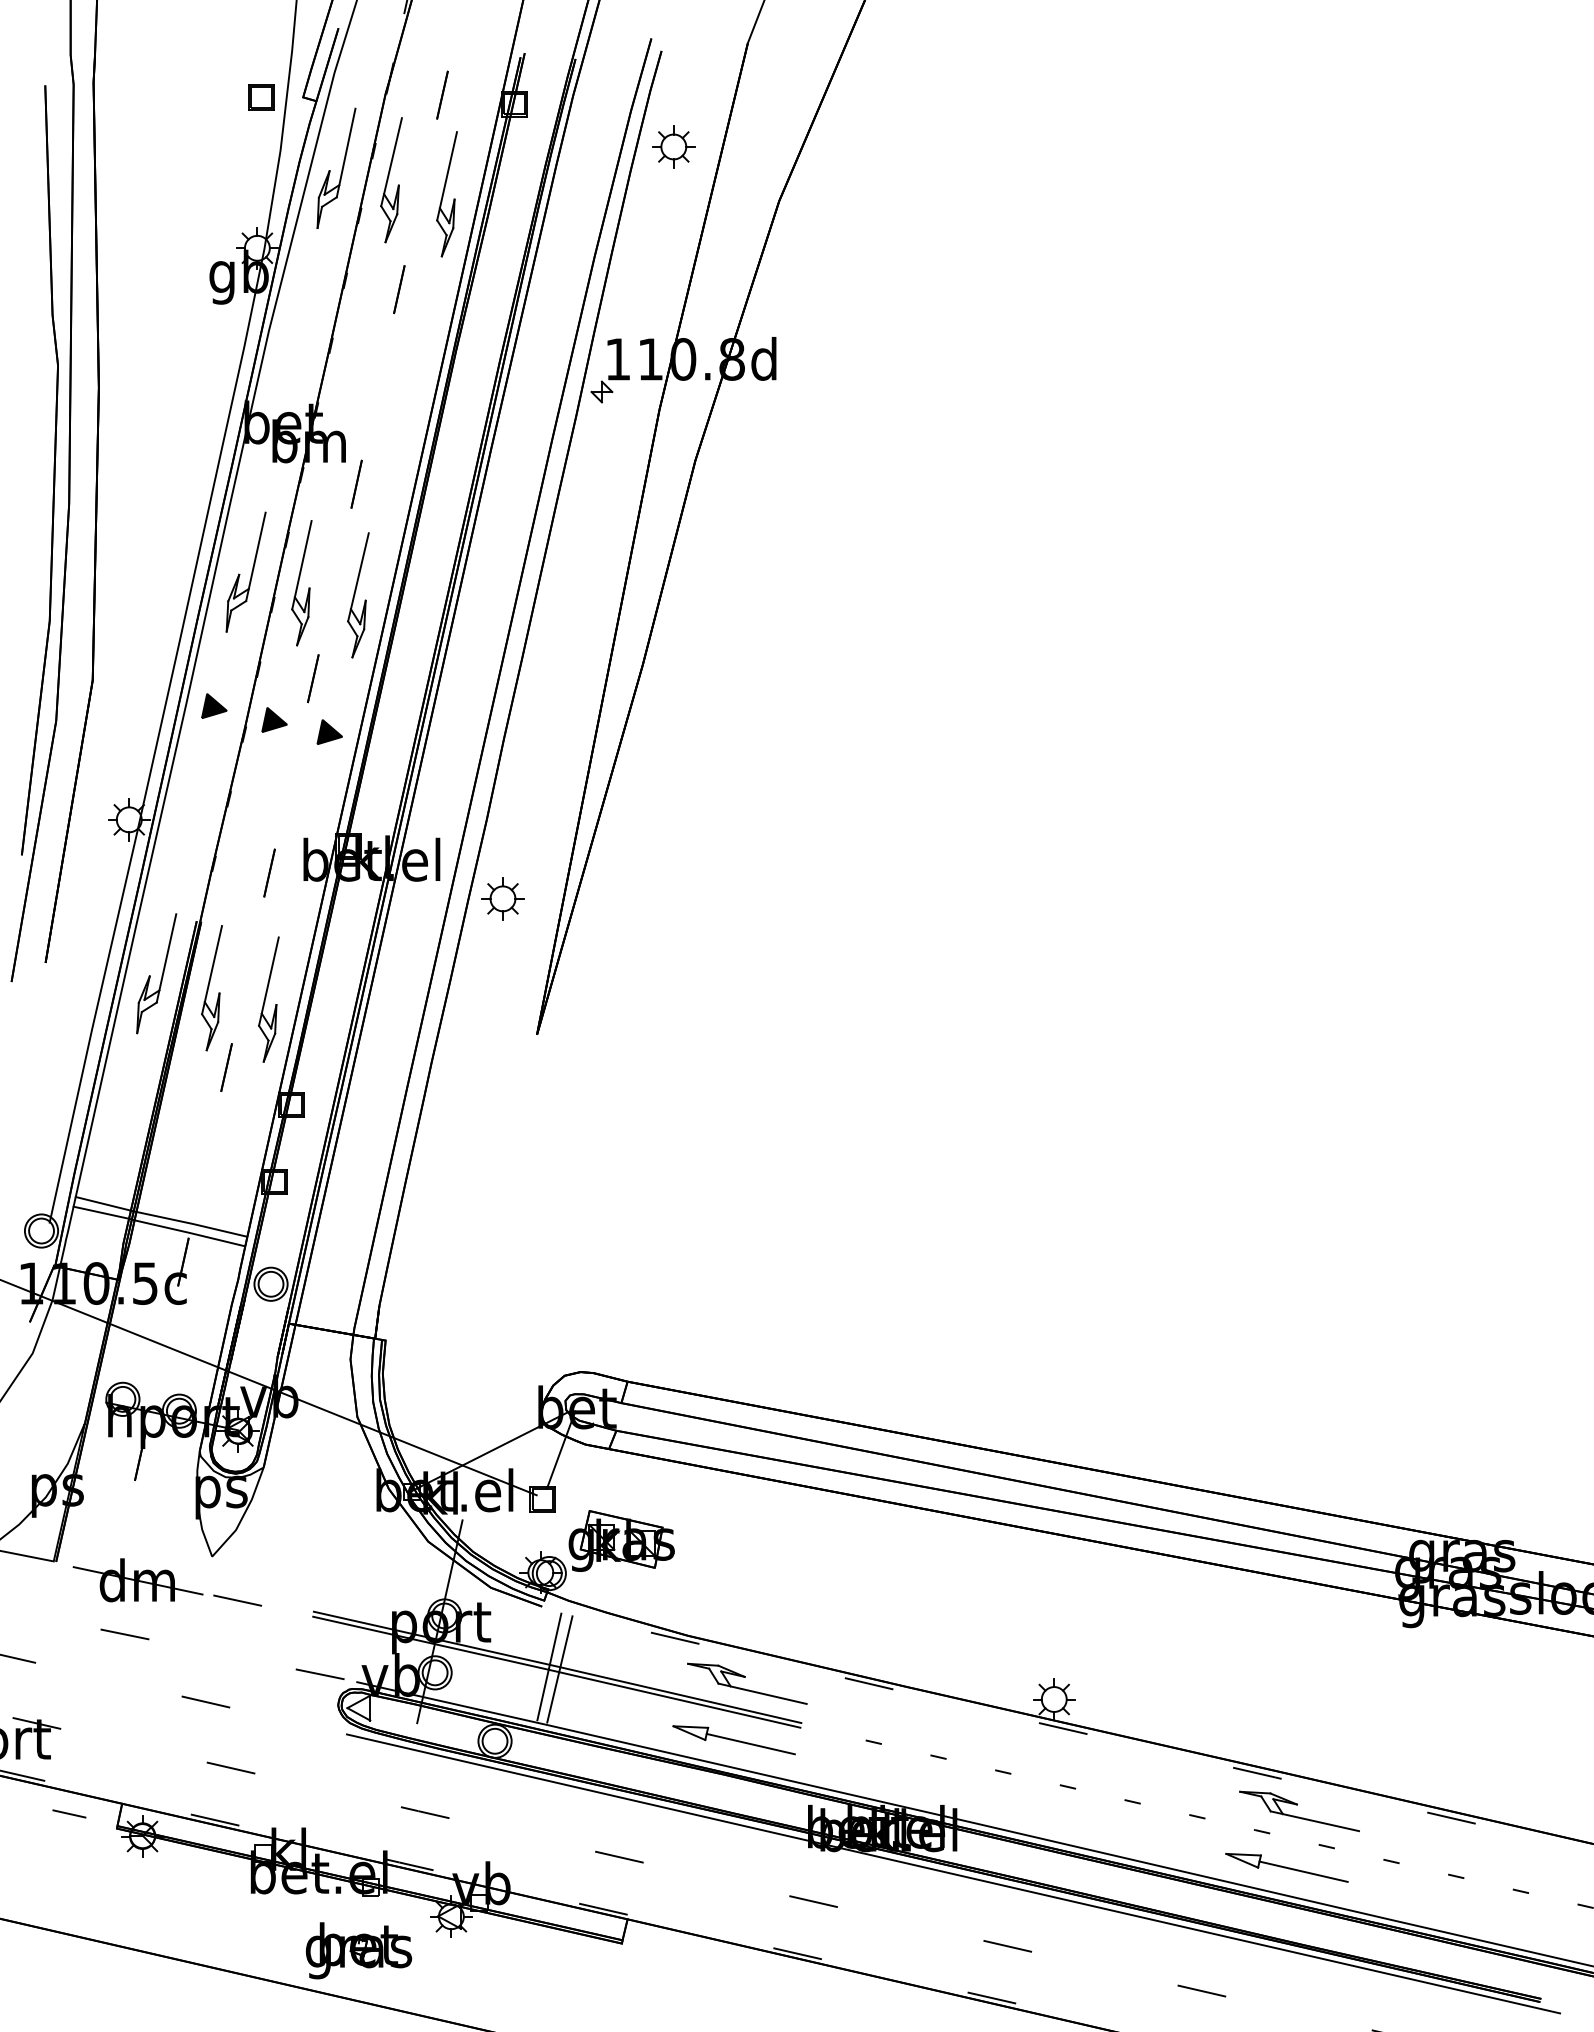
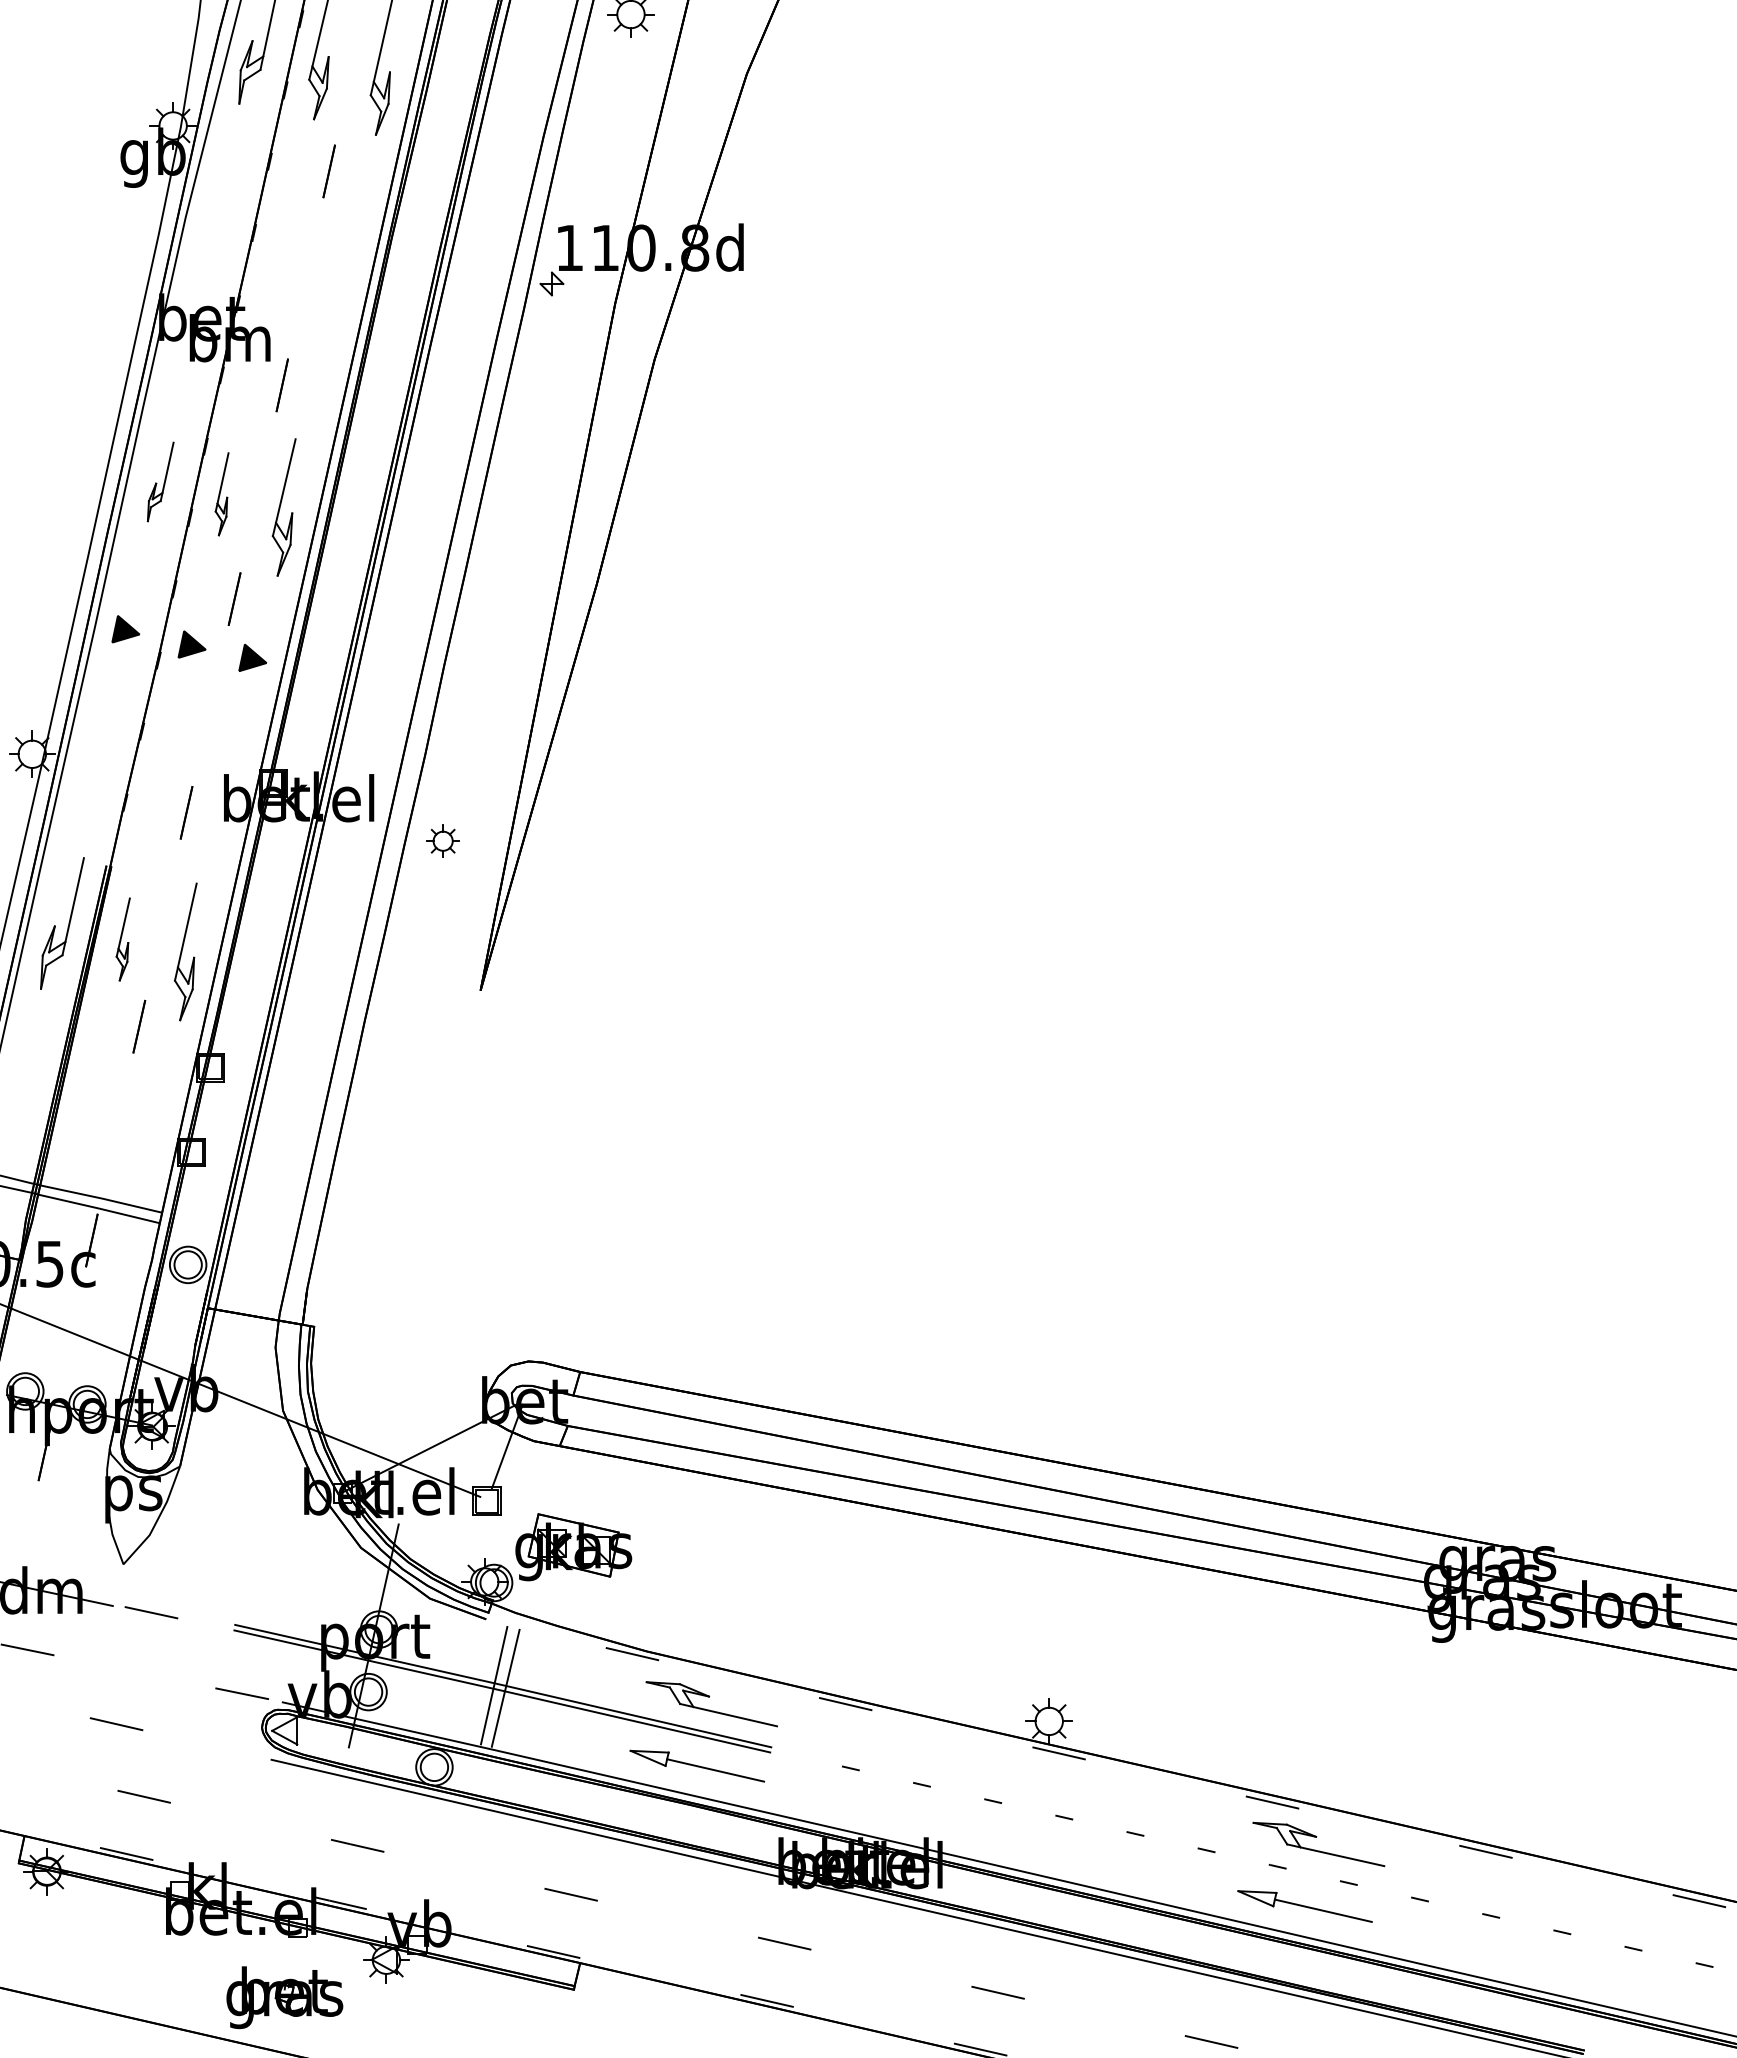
part: (245, 571) -> (160, 481), size x0.6
part: (301, 583) -> (221, 494), size x0.6
part: (502, 898) -> (442, 840), size x0.7
part: (211, 988) -> (122, 939), size x0.6

